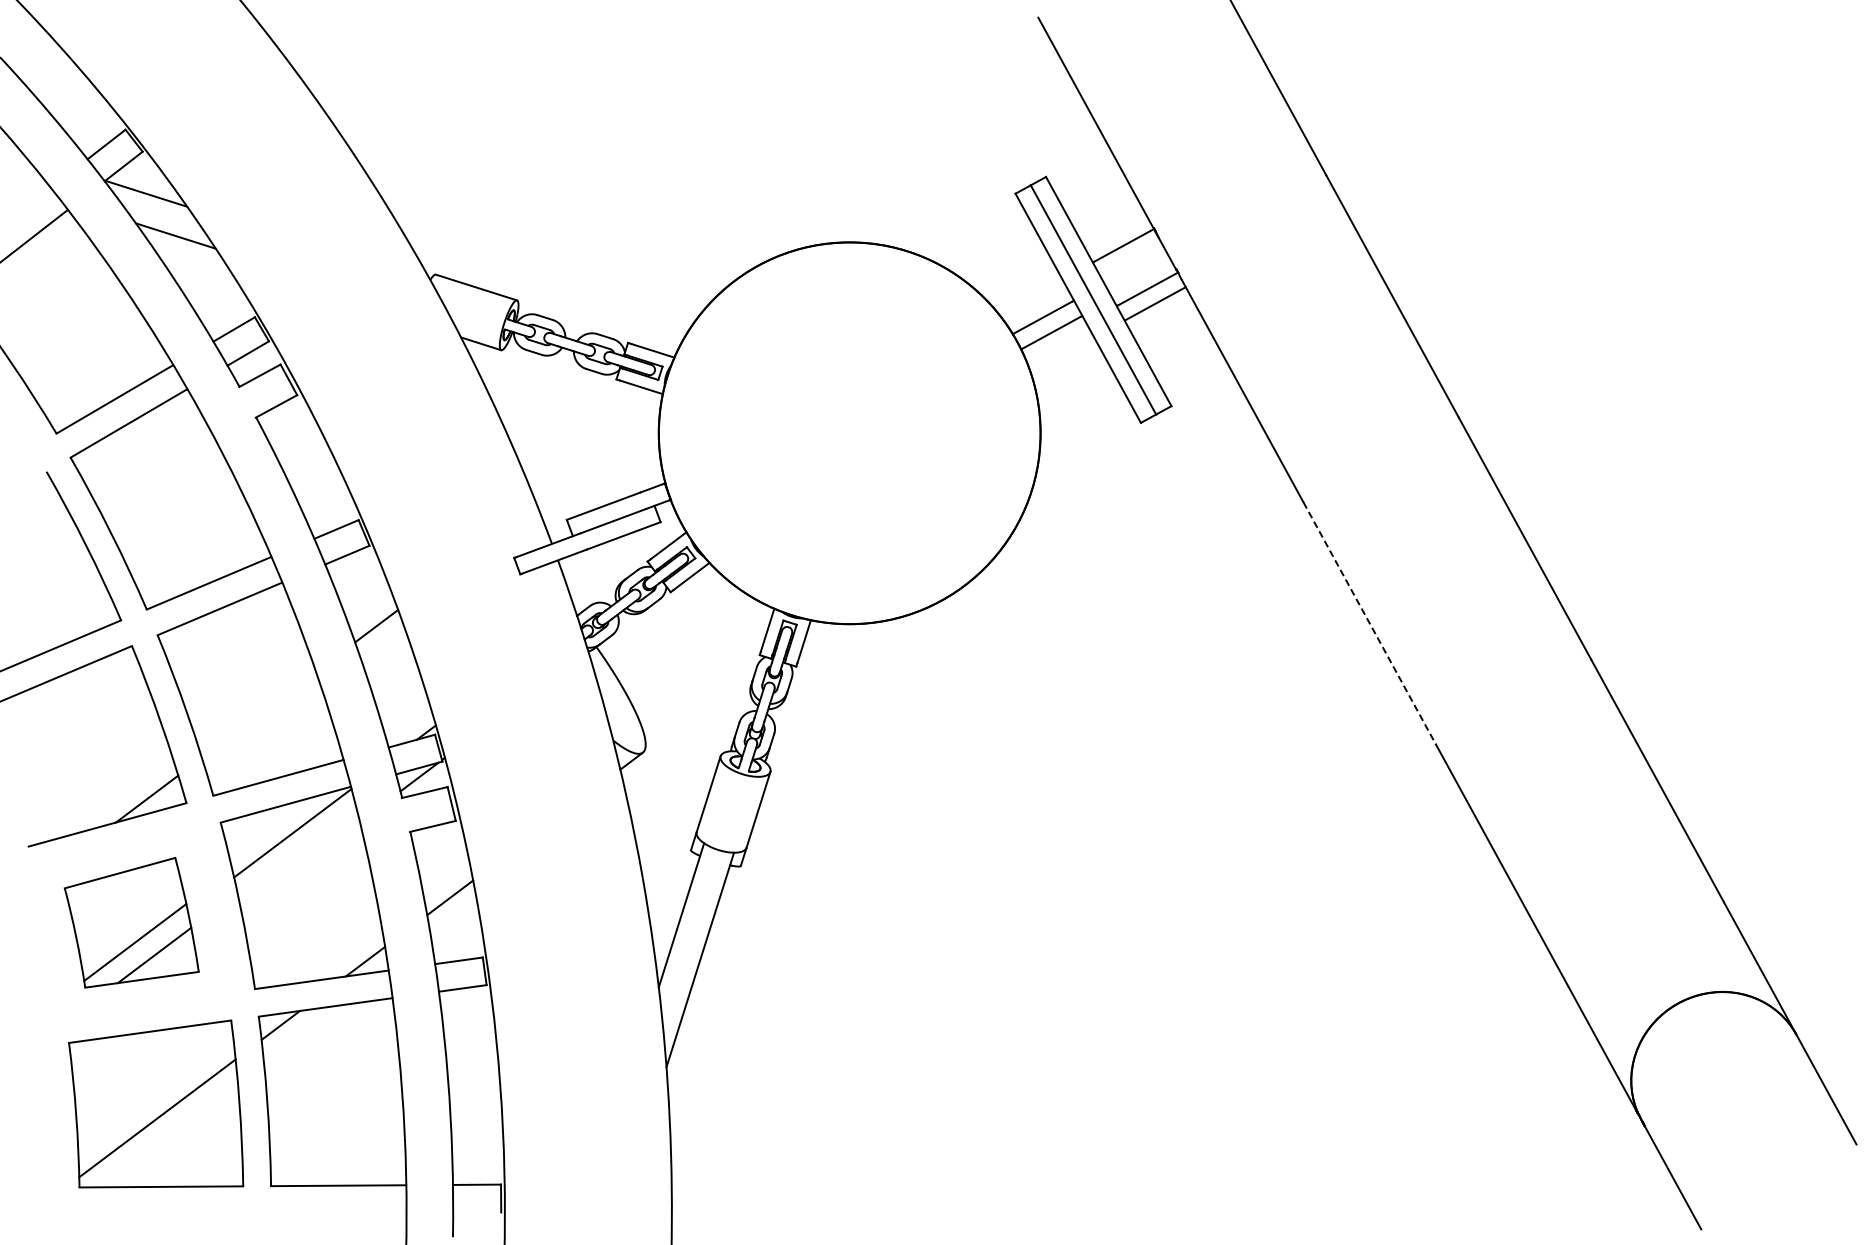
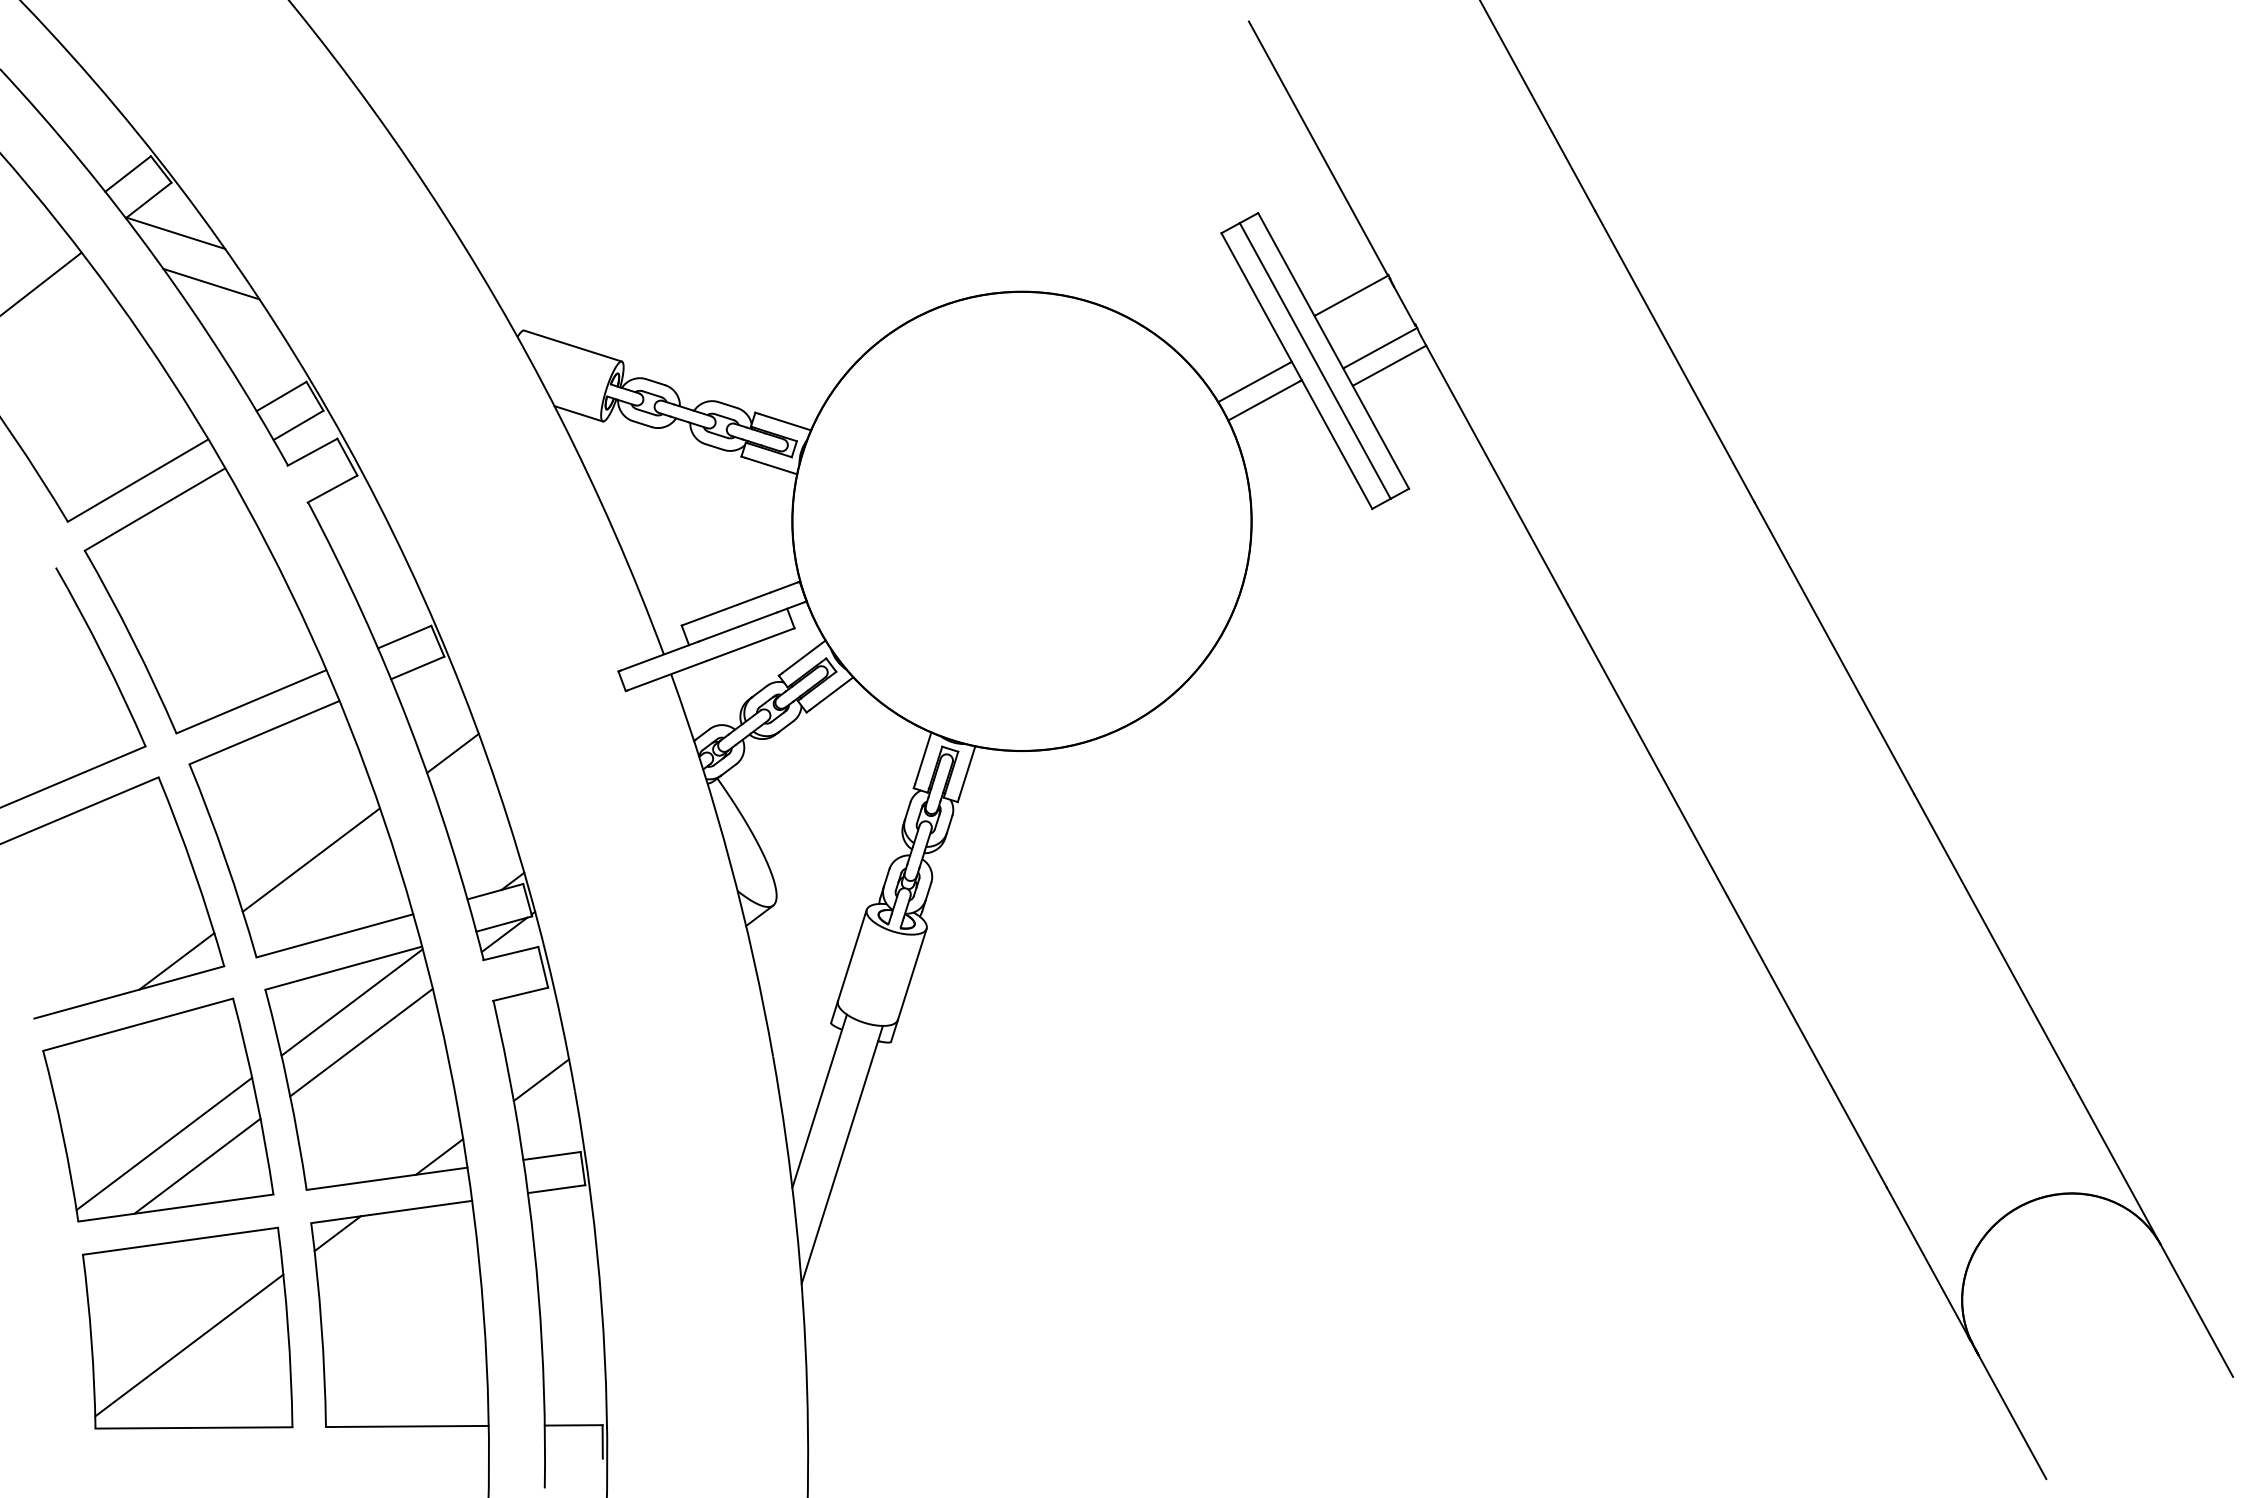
line: (1370, 624) -> (1648, 751), dashed -> solid
line: (258, 714) -> (310, 859), added
line: (300, 866) -> (361, 1042), added
part: (131, 922) -> (158, 1109), size x1.43

